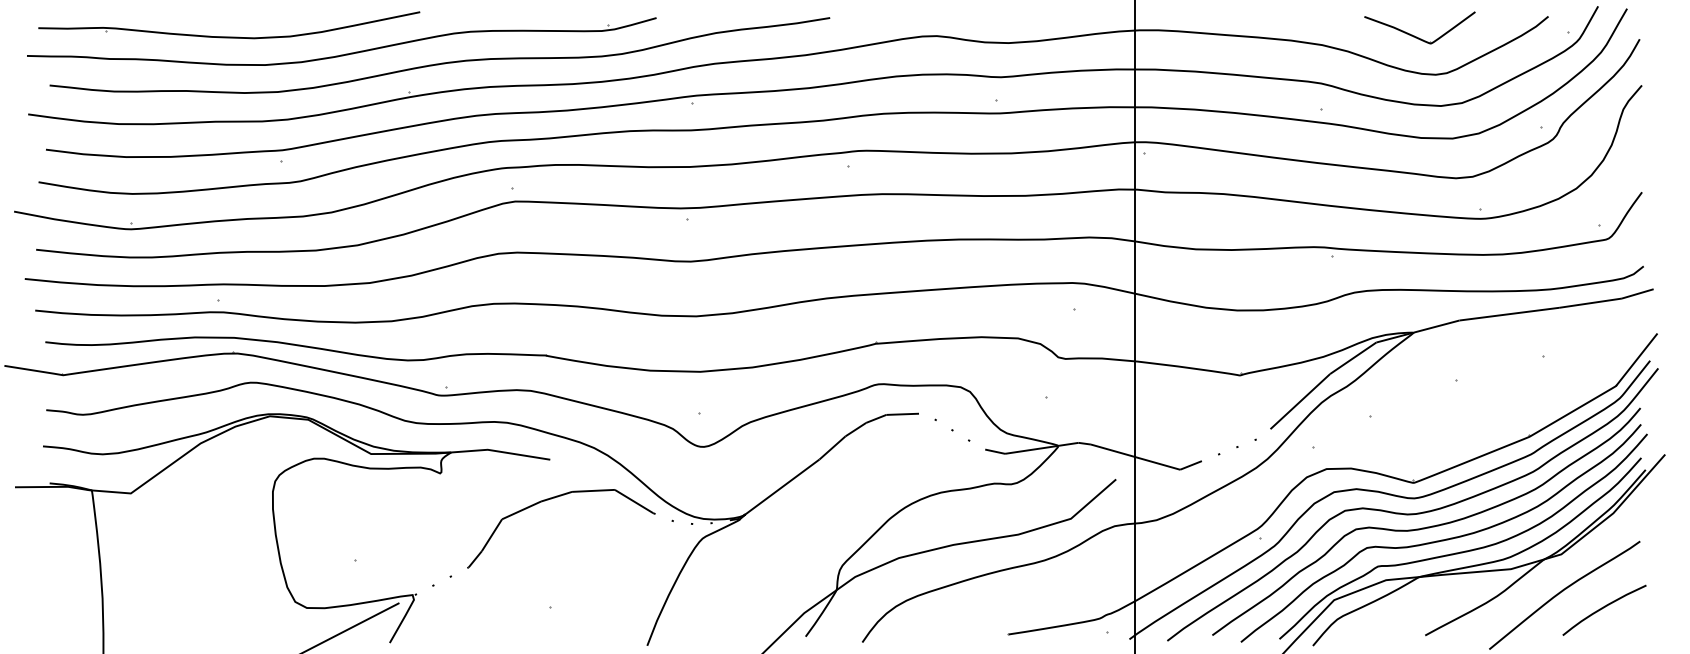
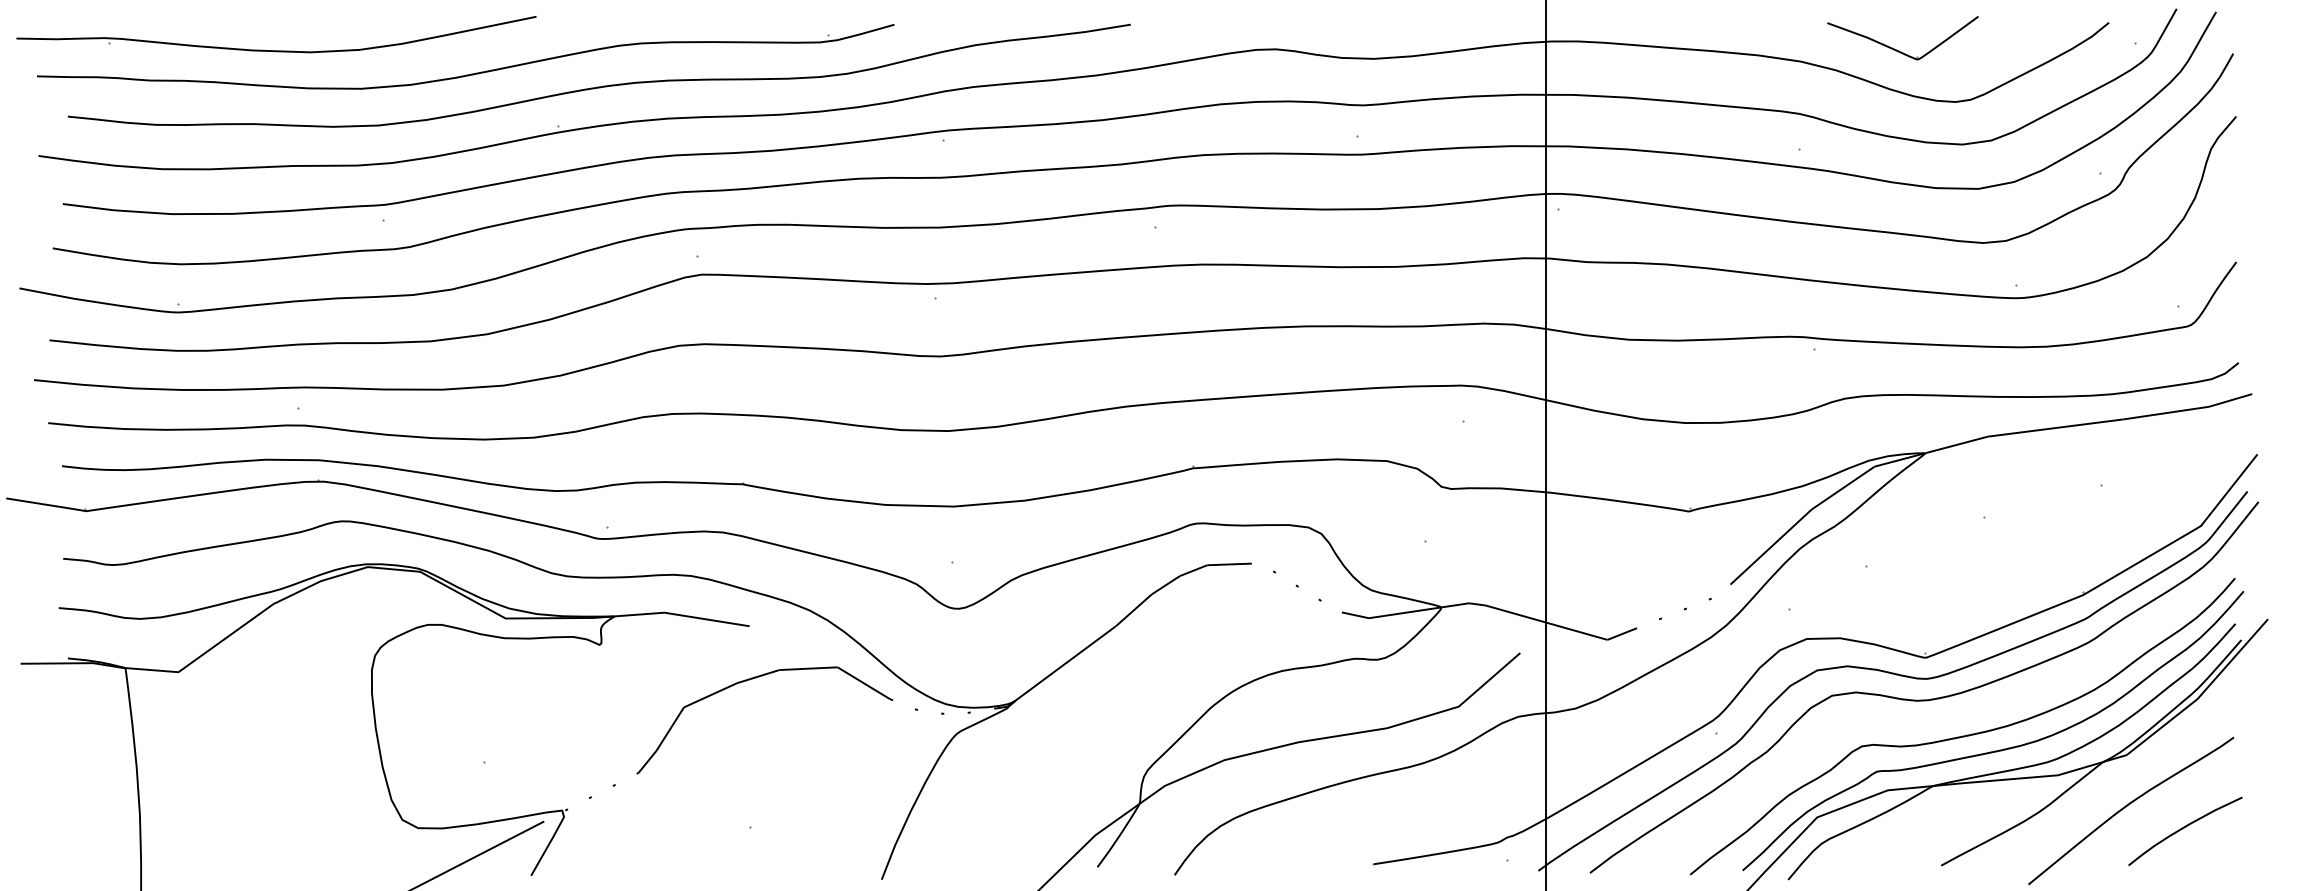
part: (229, 36) -> (276, 50), moved
part: (1417, 36) -> (1899, 50), moved
curve: (1427, 526) -> (1944, 717), removed

